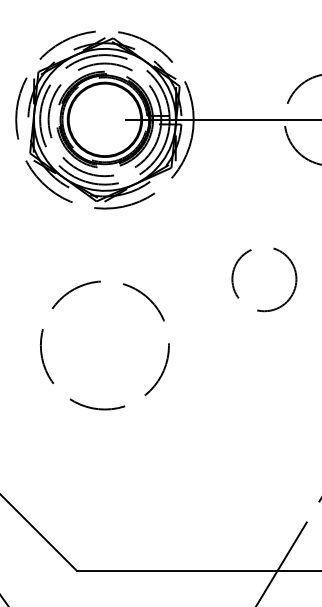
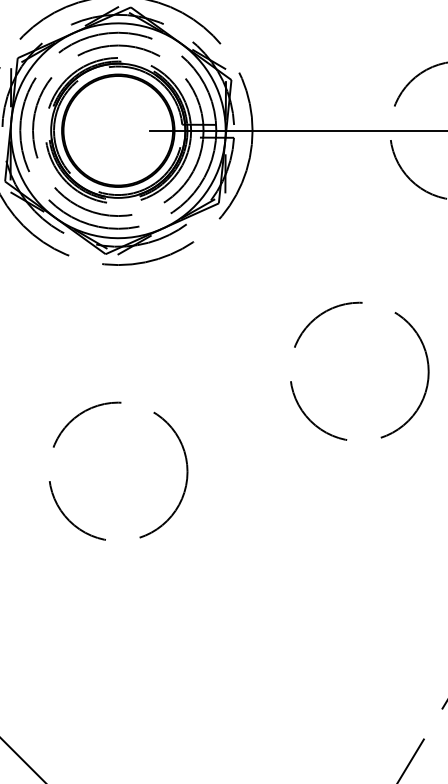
circle: (264, 278) -> (359, 370), size x1.43
circle: (104, 344) -> (117, 470), size x0.71

